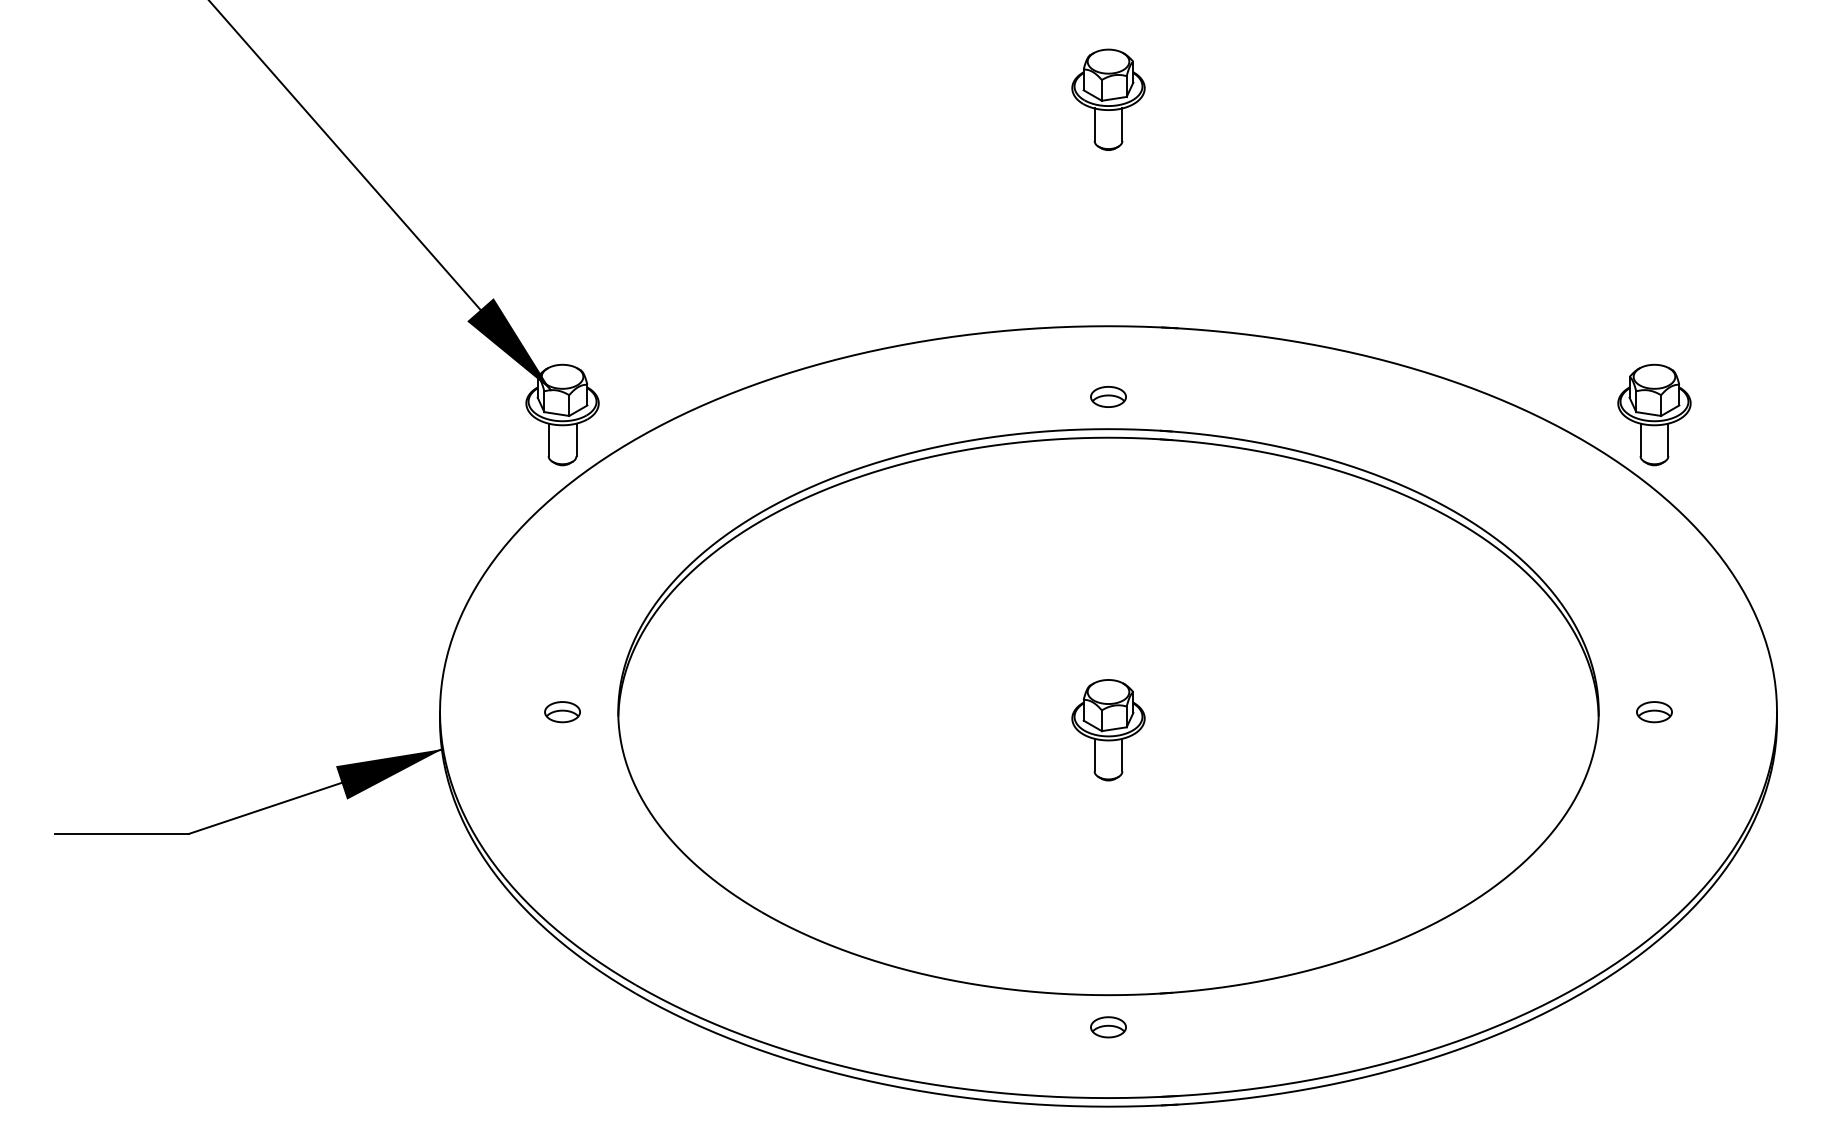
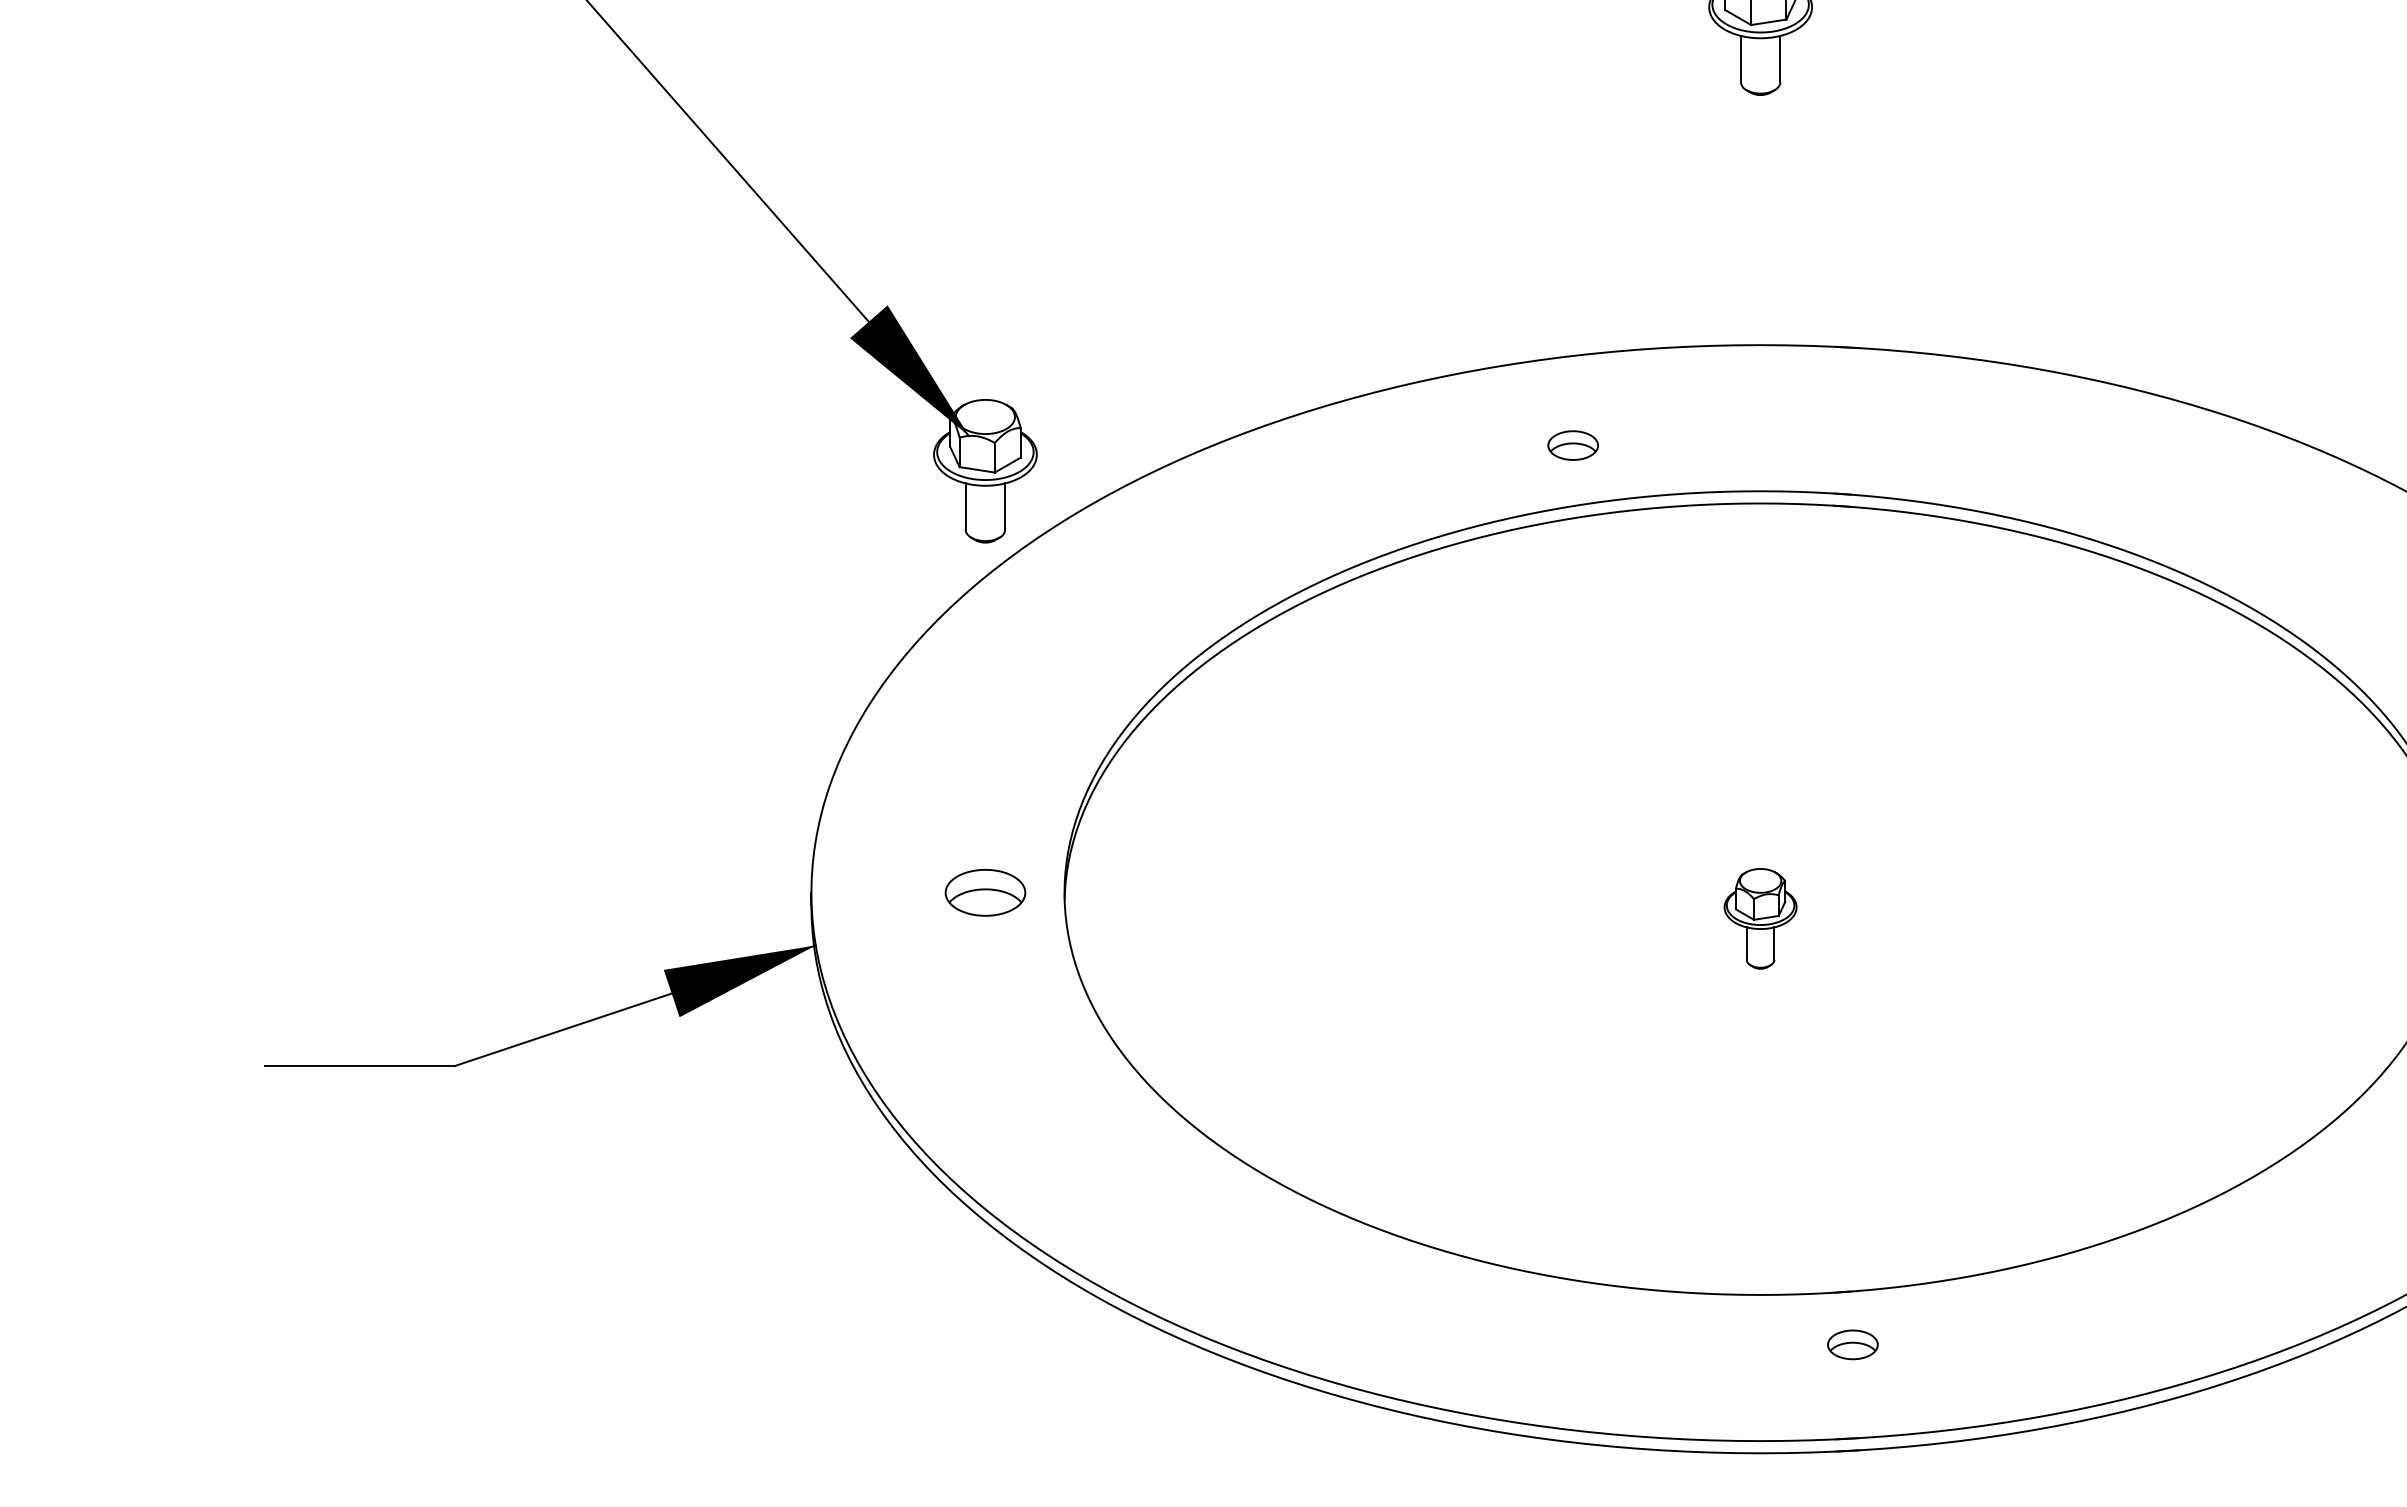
part: (1108, 396) -> (1573, 444), moved
part: (562, 712) -> (985, 893), size x1.6
part: (1108, 730) -> (1760, 919), size x0.7
part: (1108, 1027) -> (1852, 1345), moved

